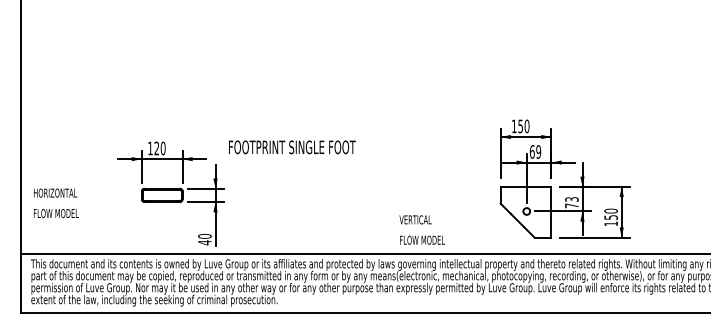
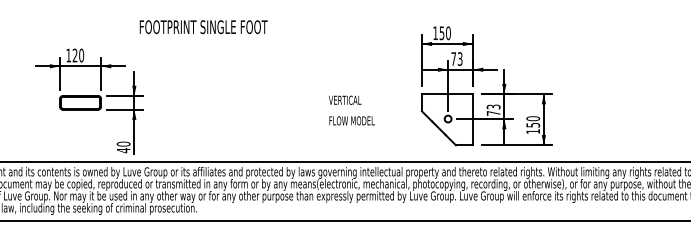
text: (292, 147) -> (203, 27), moved
text: (535, 151) -> (456, 58), 69 -> 73
text: (421, 229) -> (351, 110), moved

